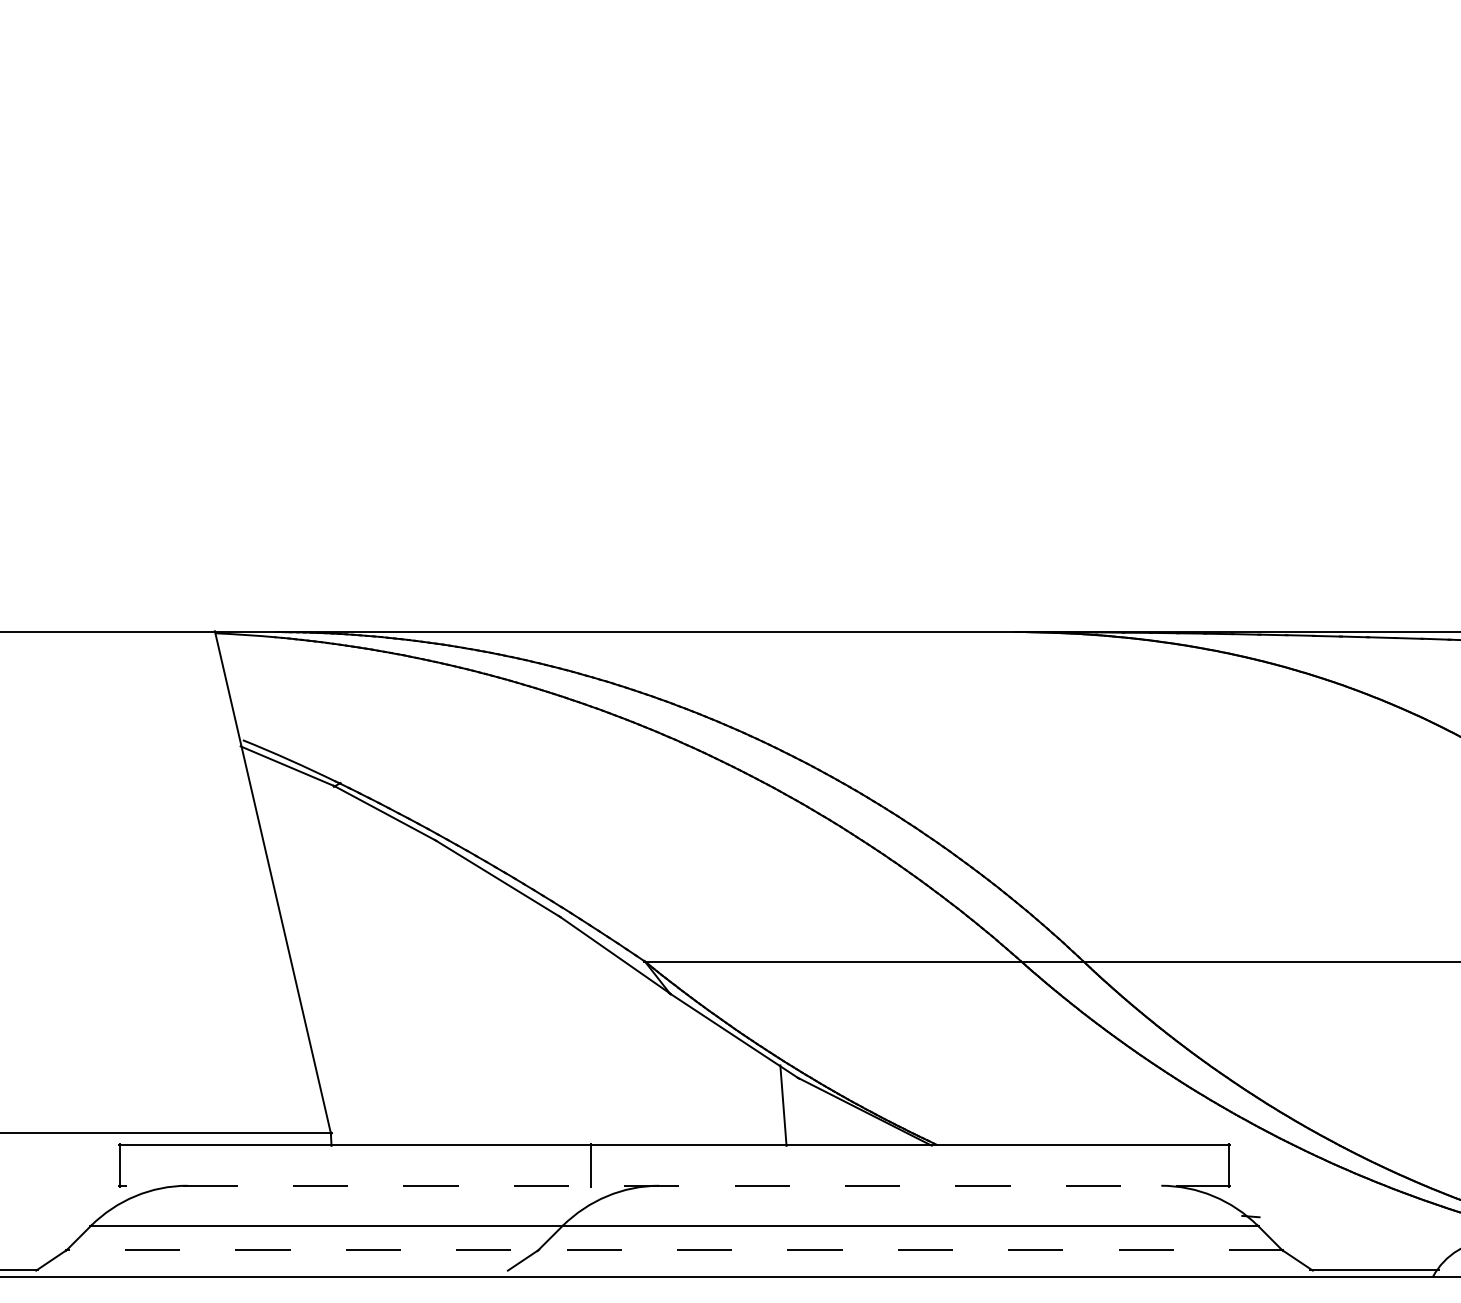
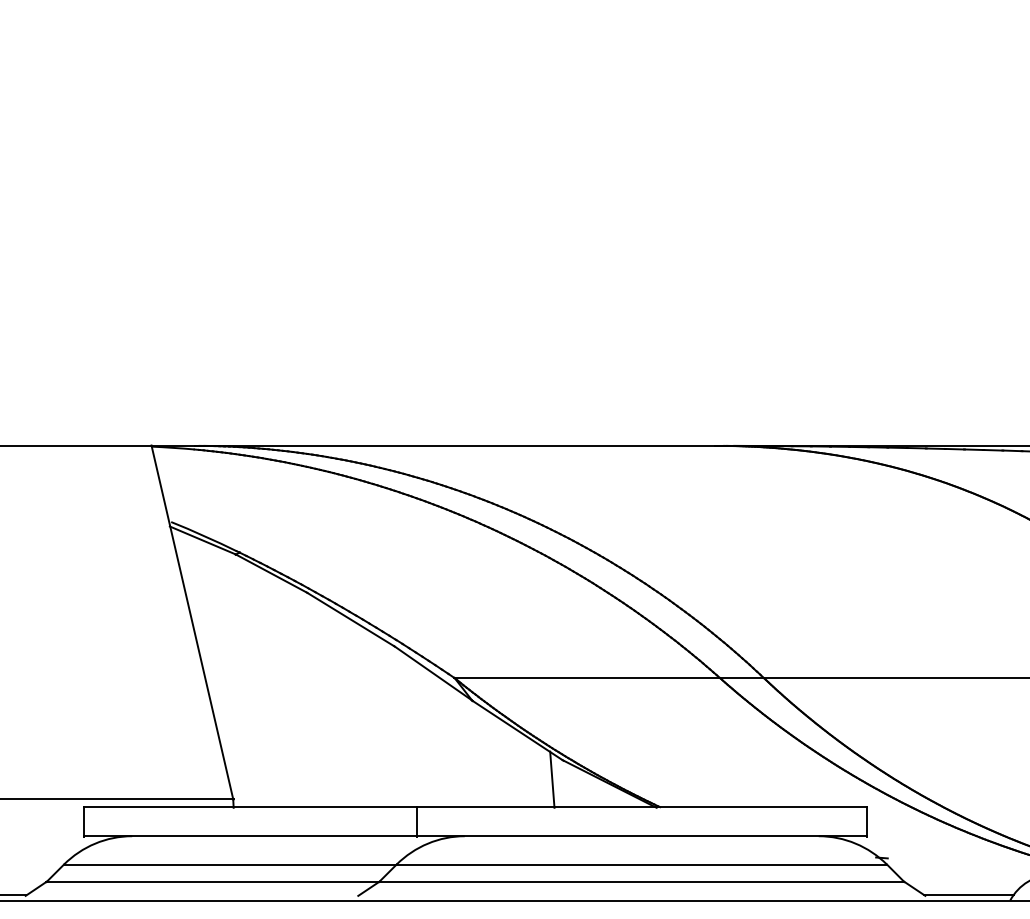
line: (674, 1185) -> (475, 836), dashed -> solid
line: (674, 1250) -> (475, 881), dashed -> solid

